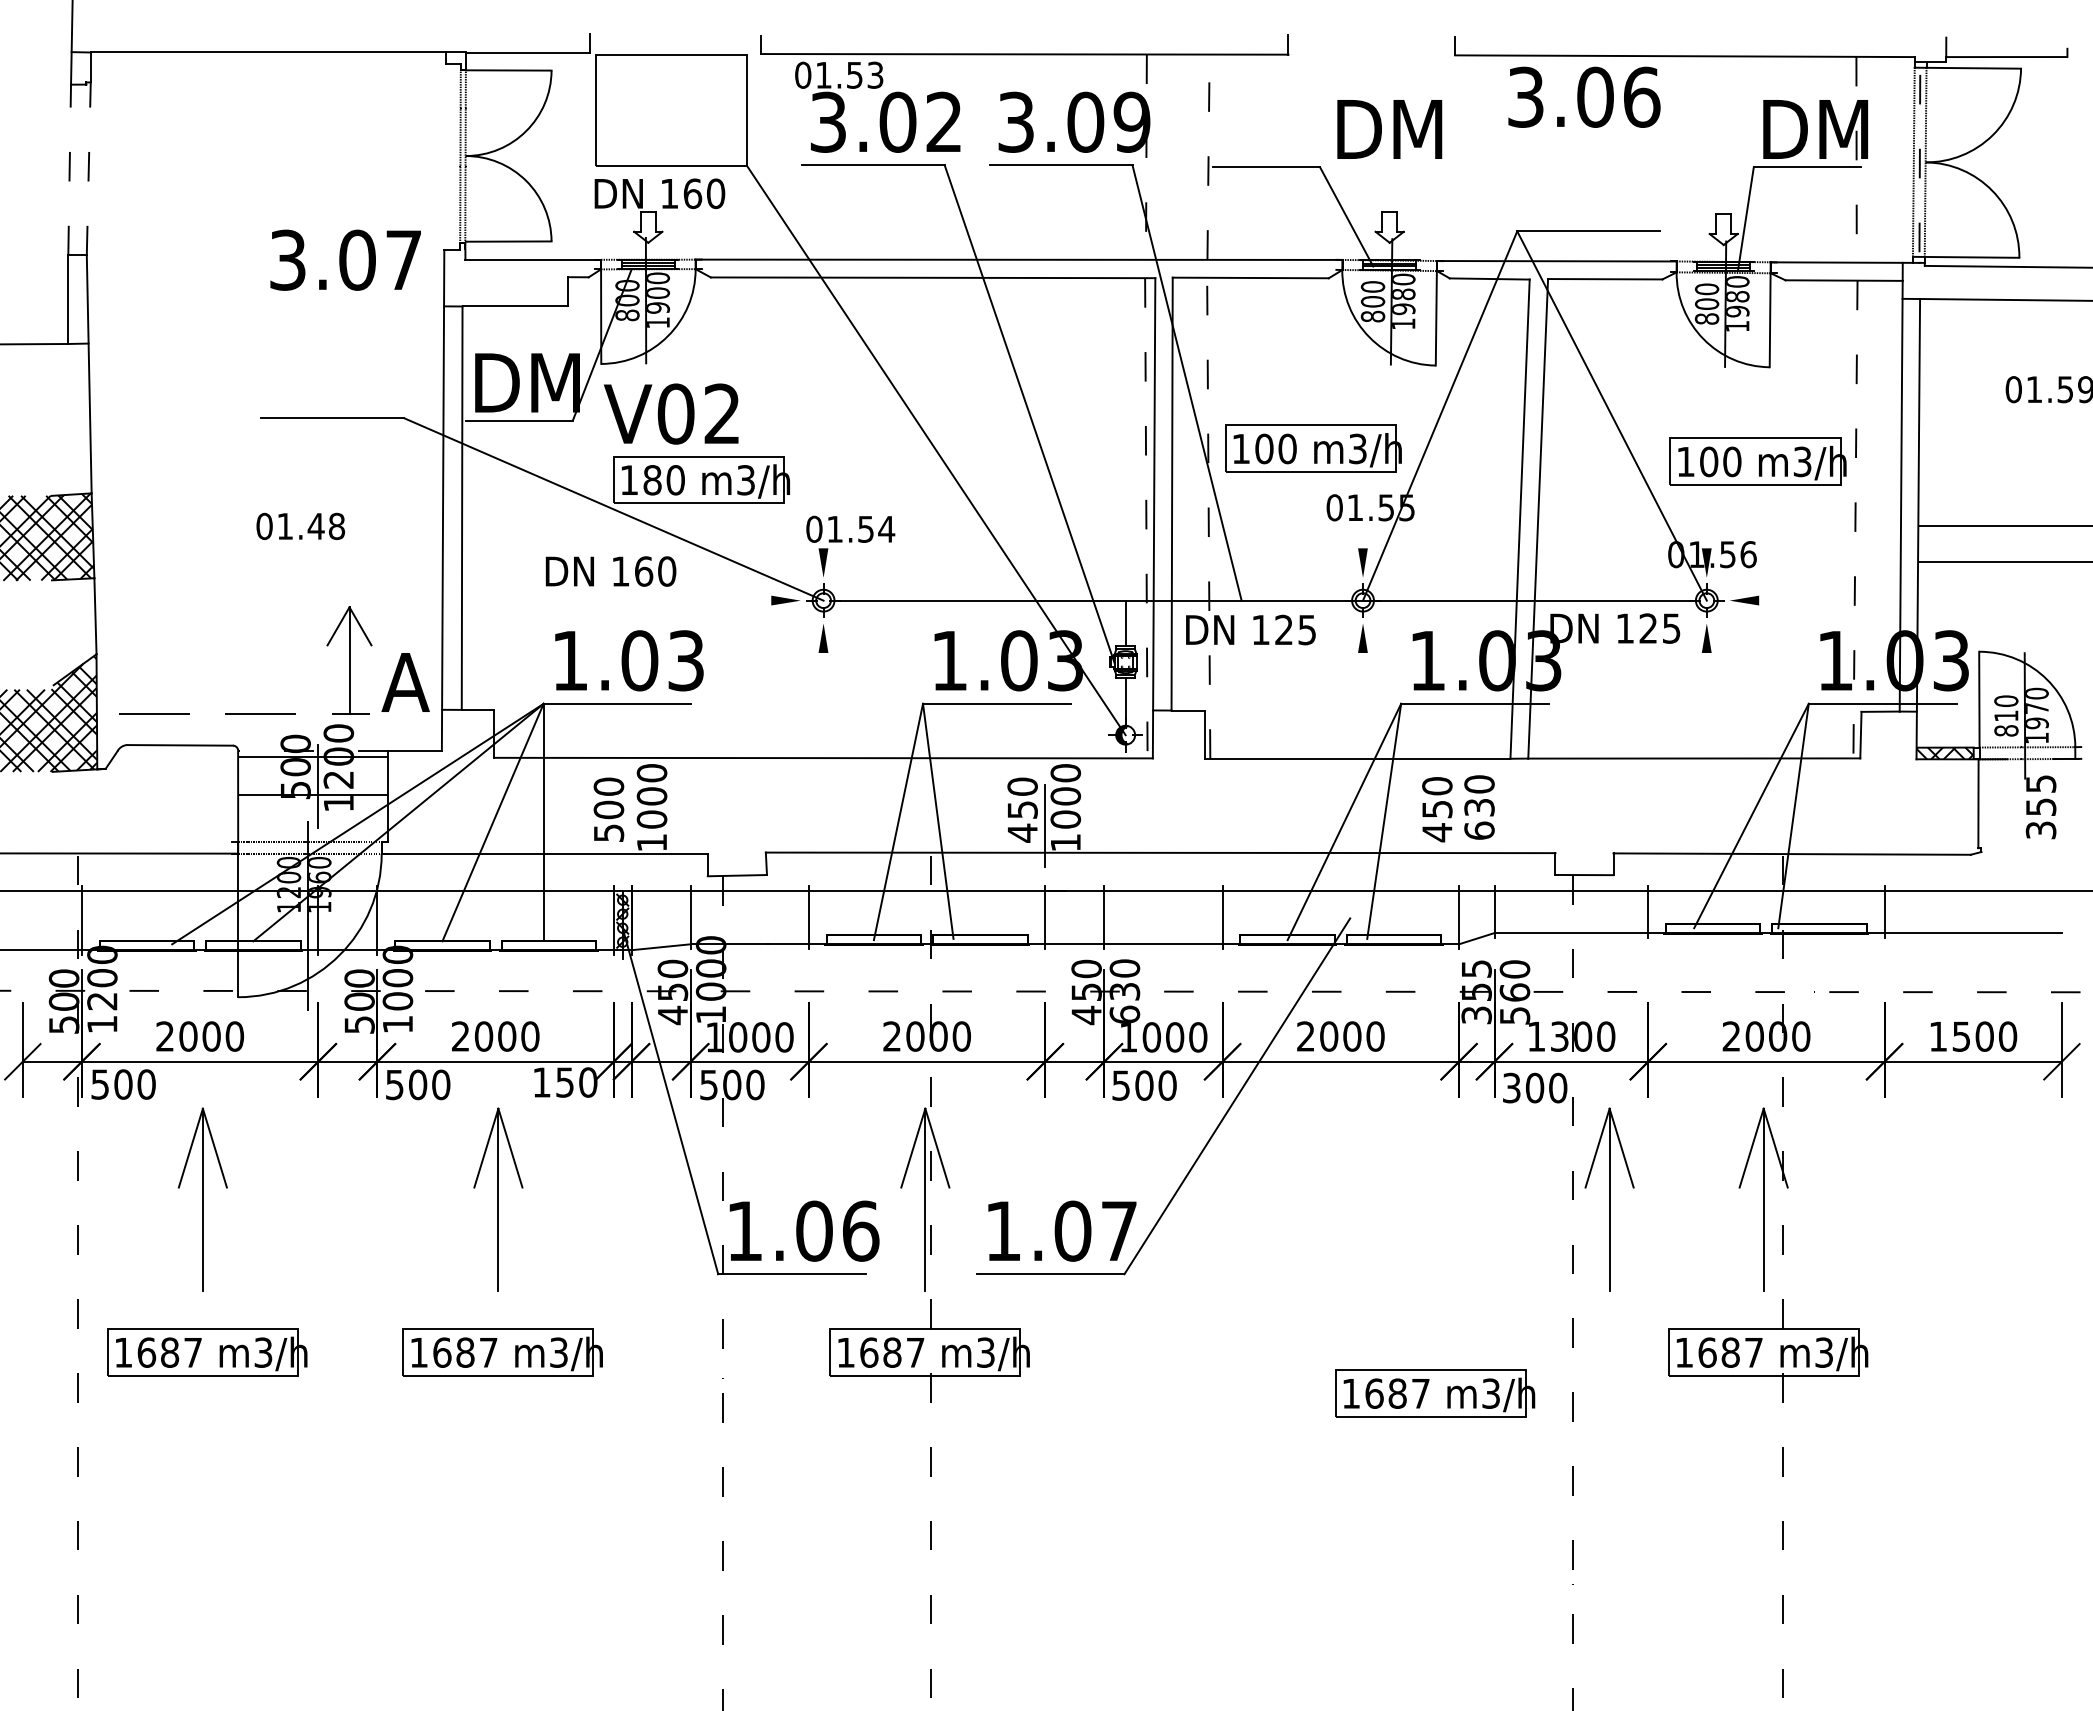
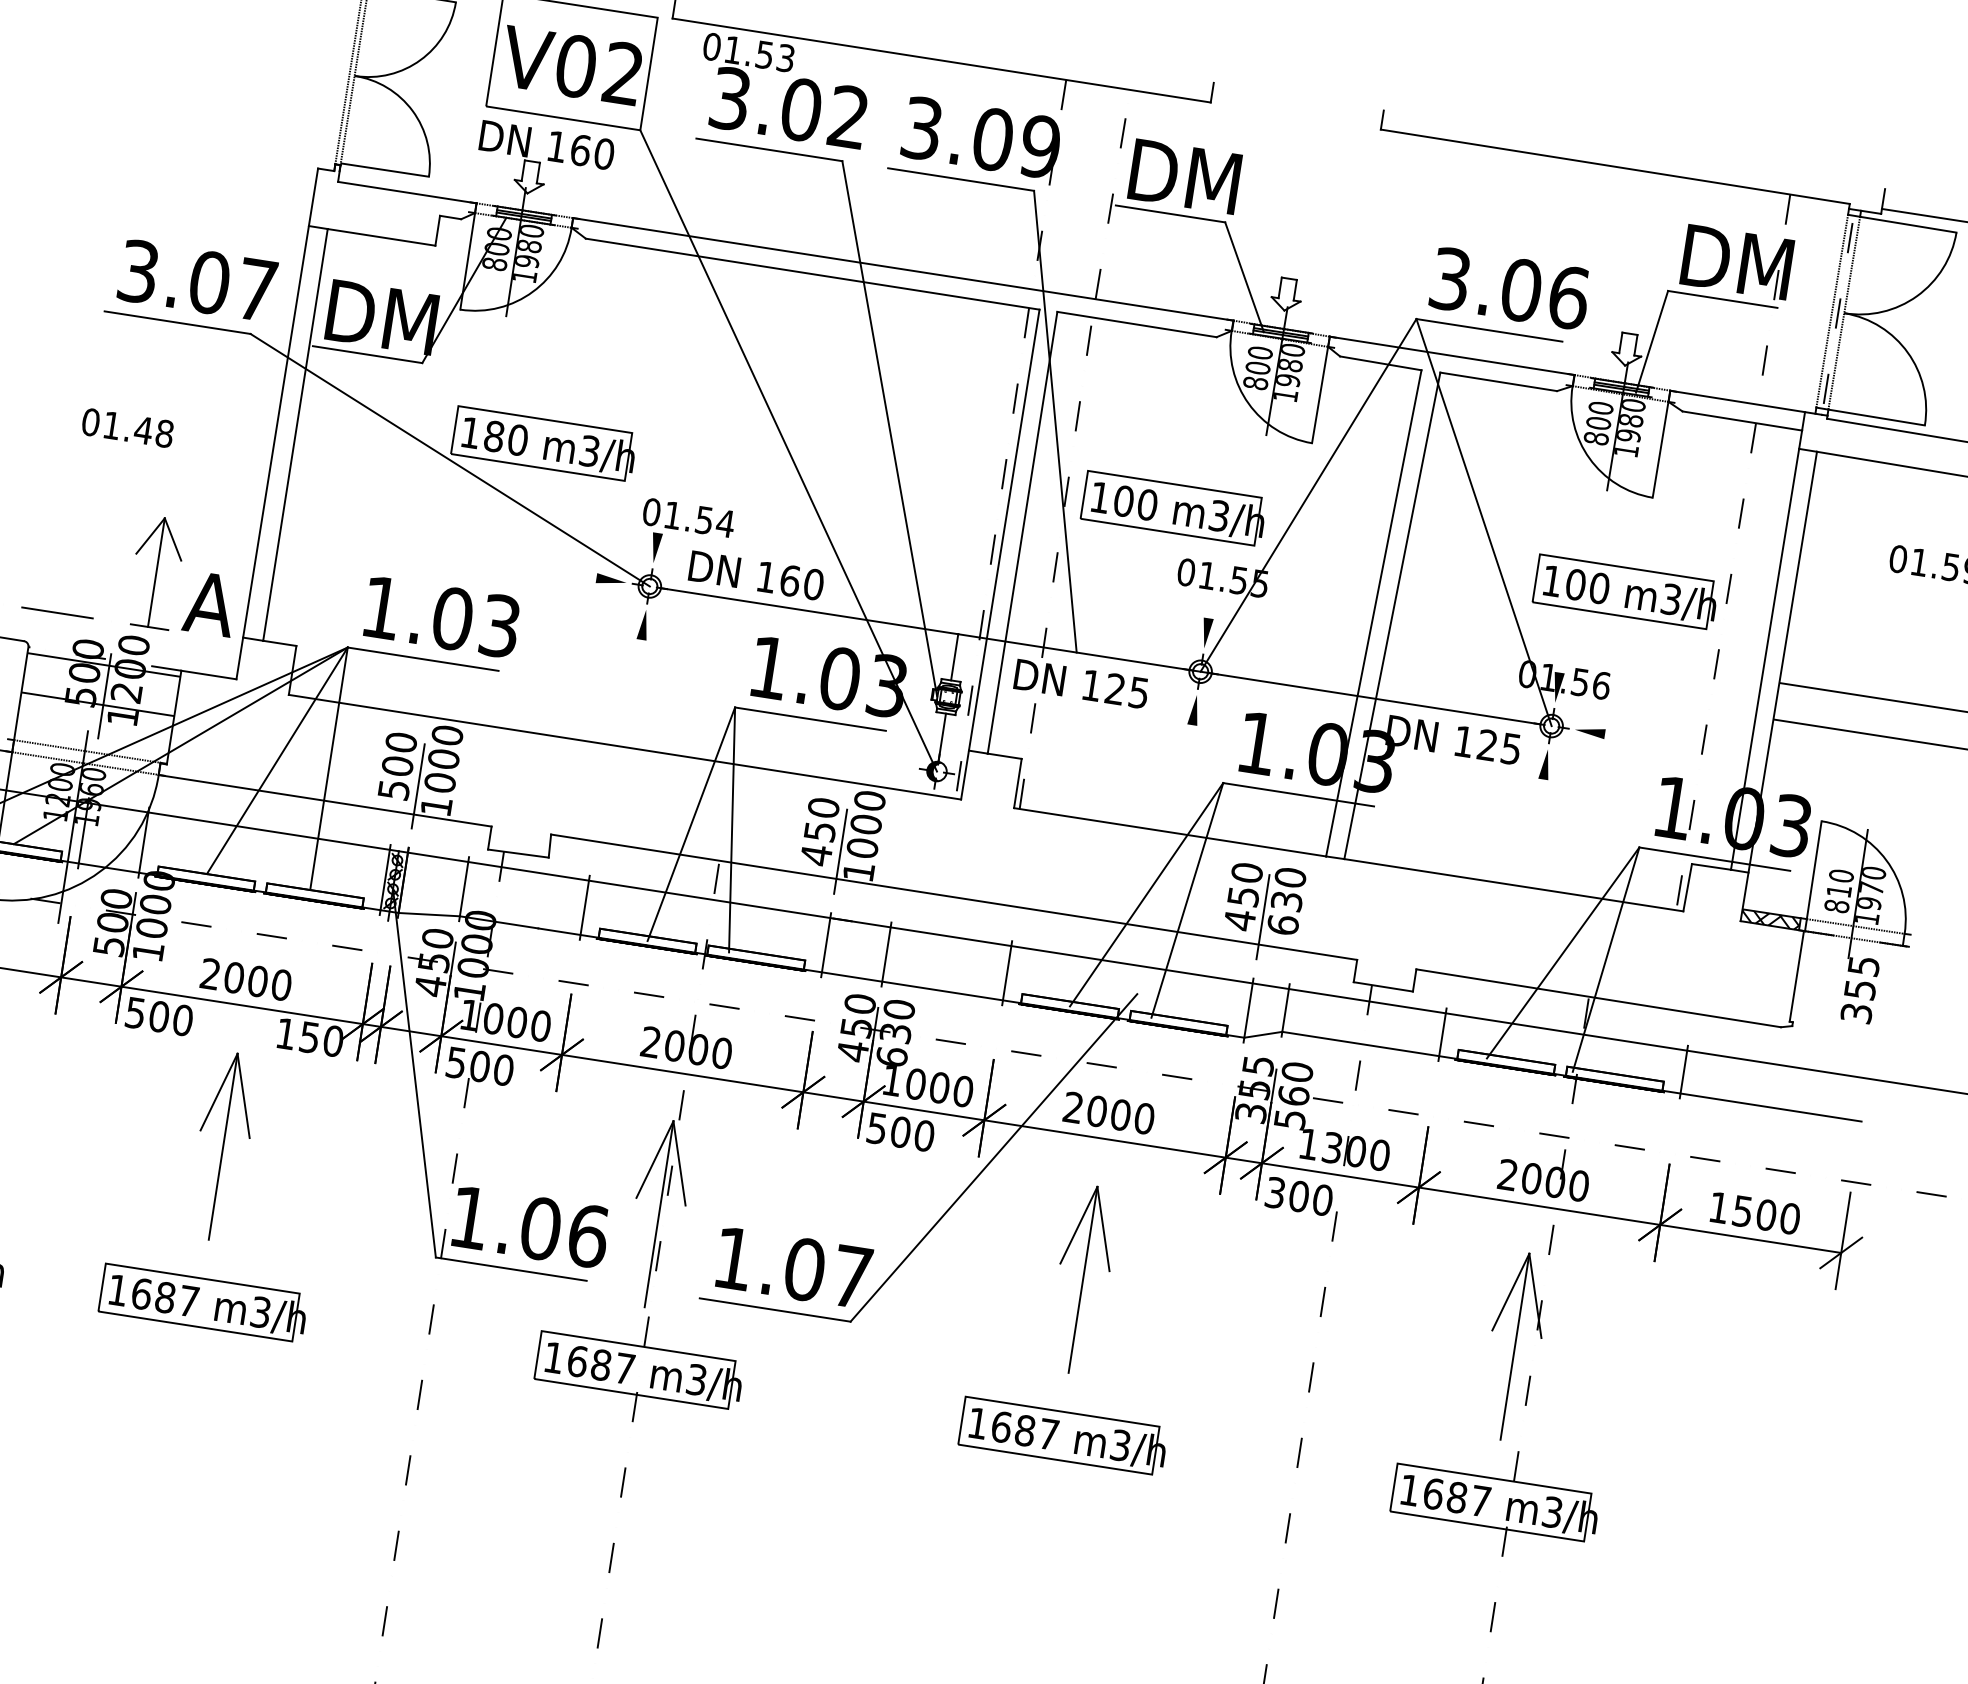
text: (1584, 96) -> (1510, 287), moved
text: (1389, 129) -> (1184, 176), moved
text: (345, 259) -> (197, 280), moved
text: (658, 292) -> (530, 245), 1900 -> 1980
text: (671, 413) -> (571, 65), moved
text: (610, 571) -> (756, 575), moved
line: (631, 825) -> (418, 785), added
line: (1459, 825) -> (1263, 916), added
part: (1609, 1199) -> (1082, 1279), moved
part: (1435, 1393) -> (1063, 1436), moved

